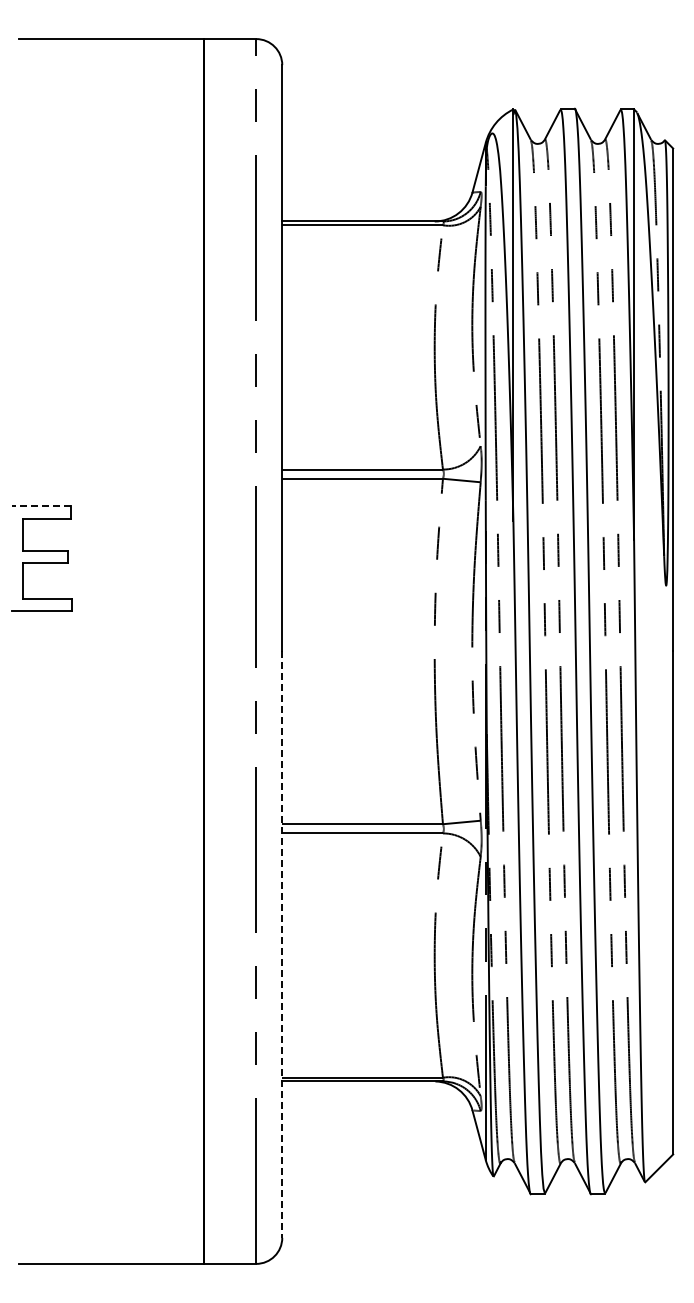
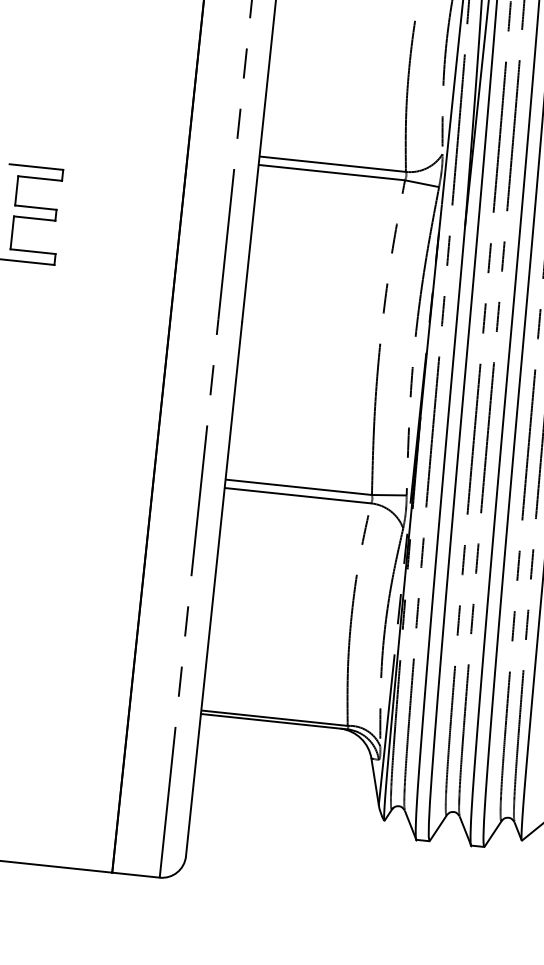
line: (40, 506) -> (35, 167), dashed -> solid
line: (282, 945) -> (214, 590), dashed -> solid

